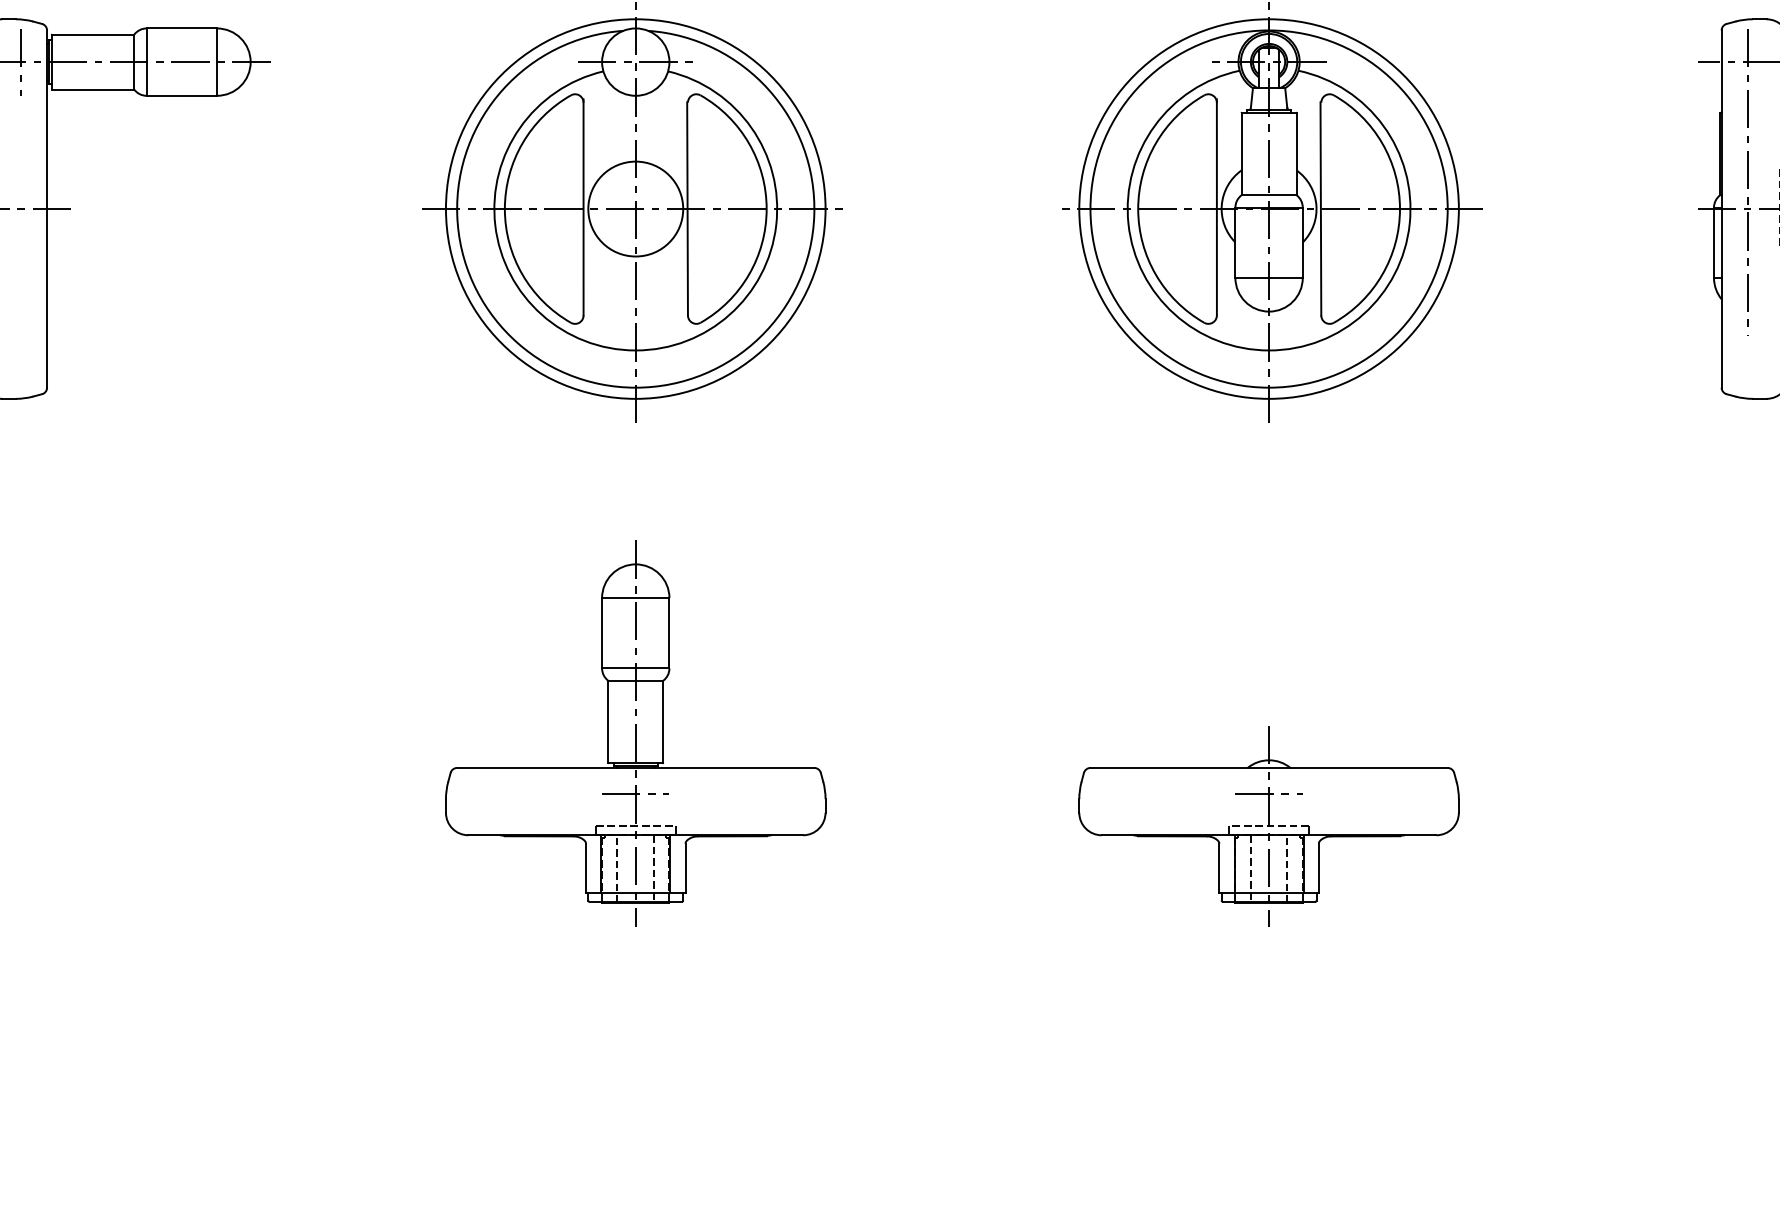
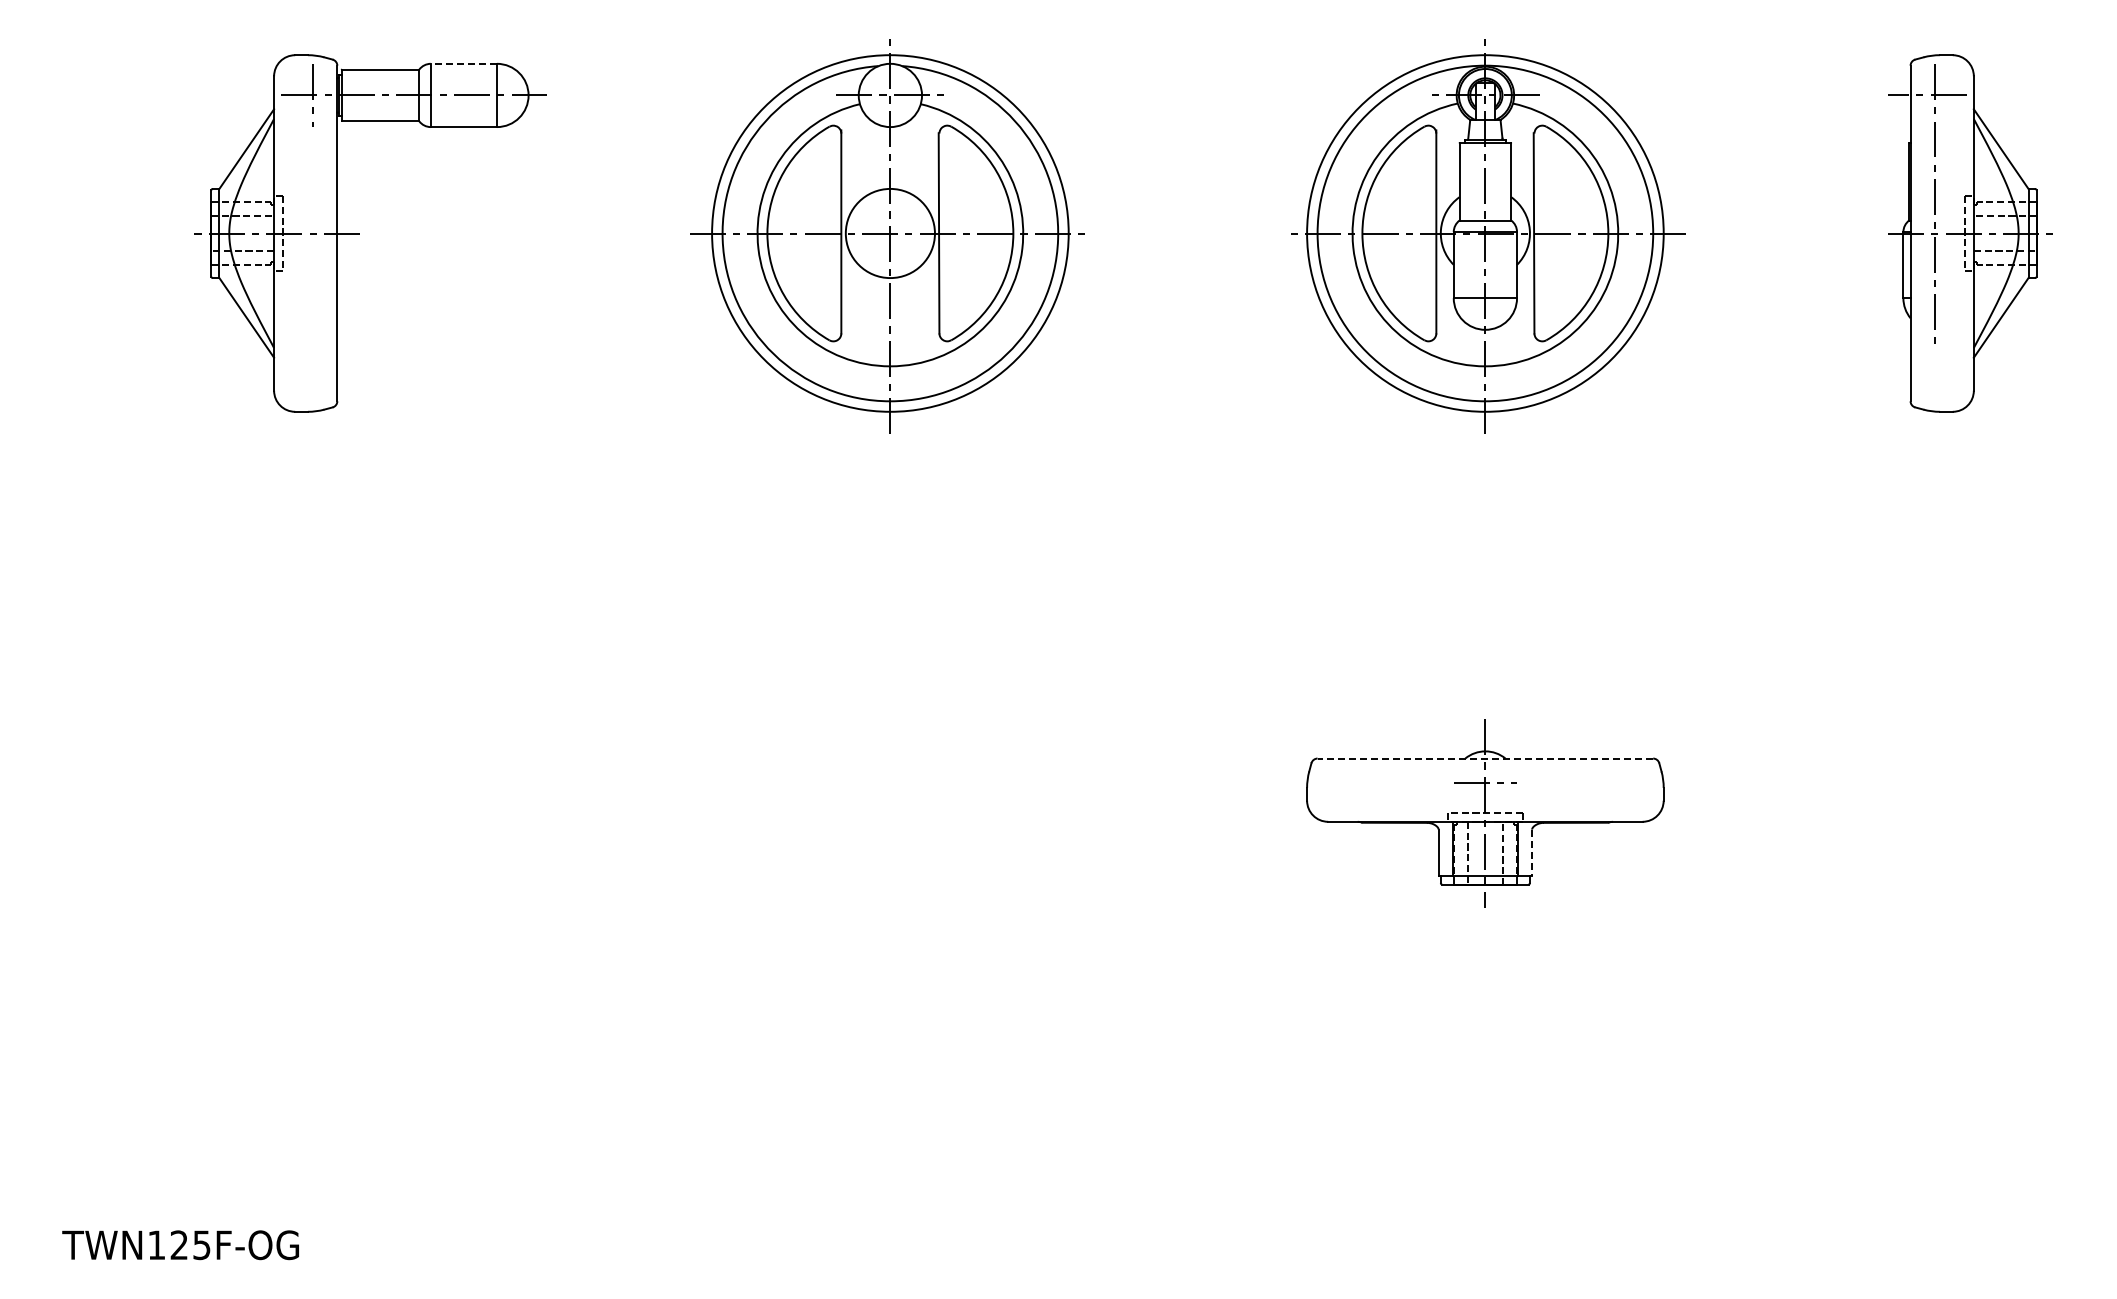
line: (181, 28) -> (463, 63), solid -> dashed
part: (635, 733) -> (890, 726), removed
line: (1269, 767) -> (1485, 758), solid -> dashed
line: (1319, 868) -> (1532, 853), solid -> dashed

